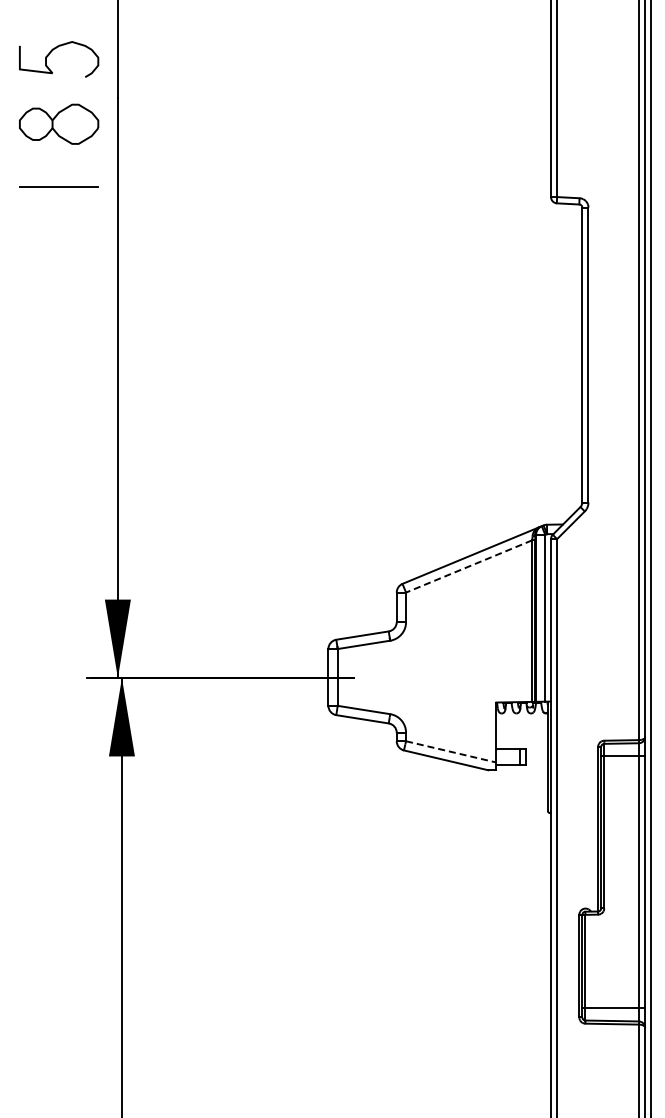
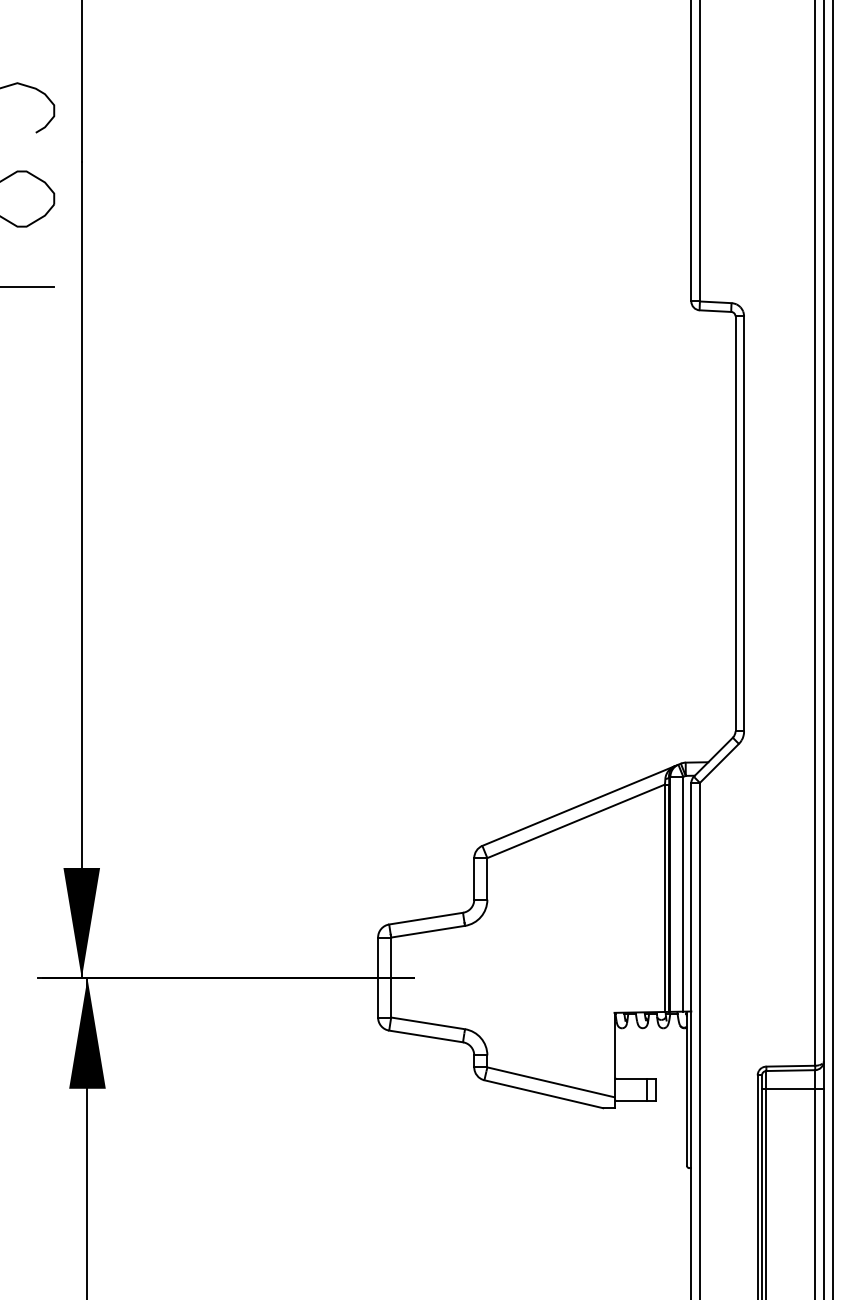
line: (468, 566) -> (575, 821), dashed -> solid
line: (451, 752) -> (551, 1083), dashed -> solid

